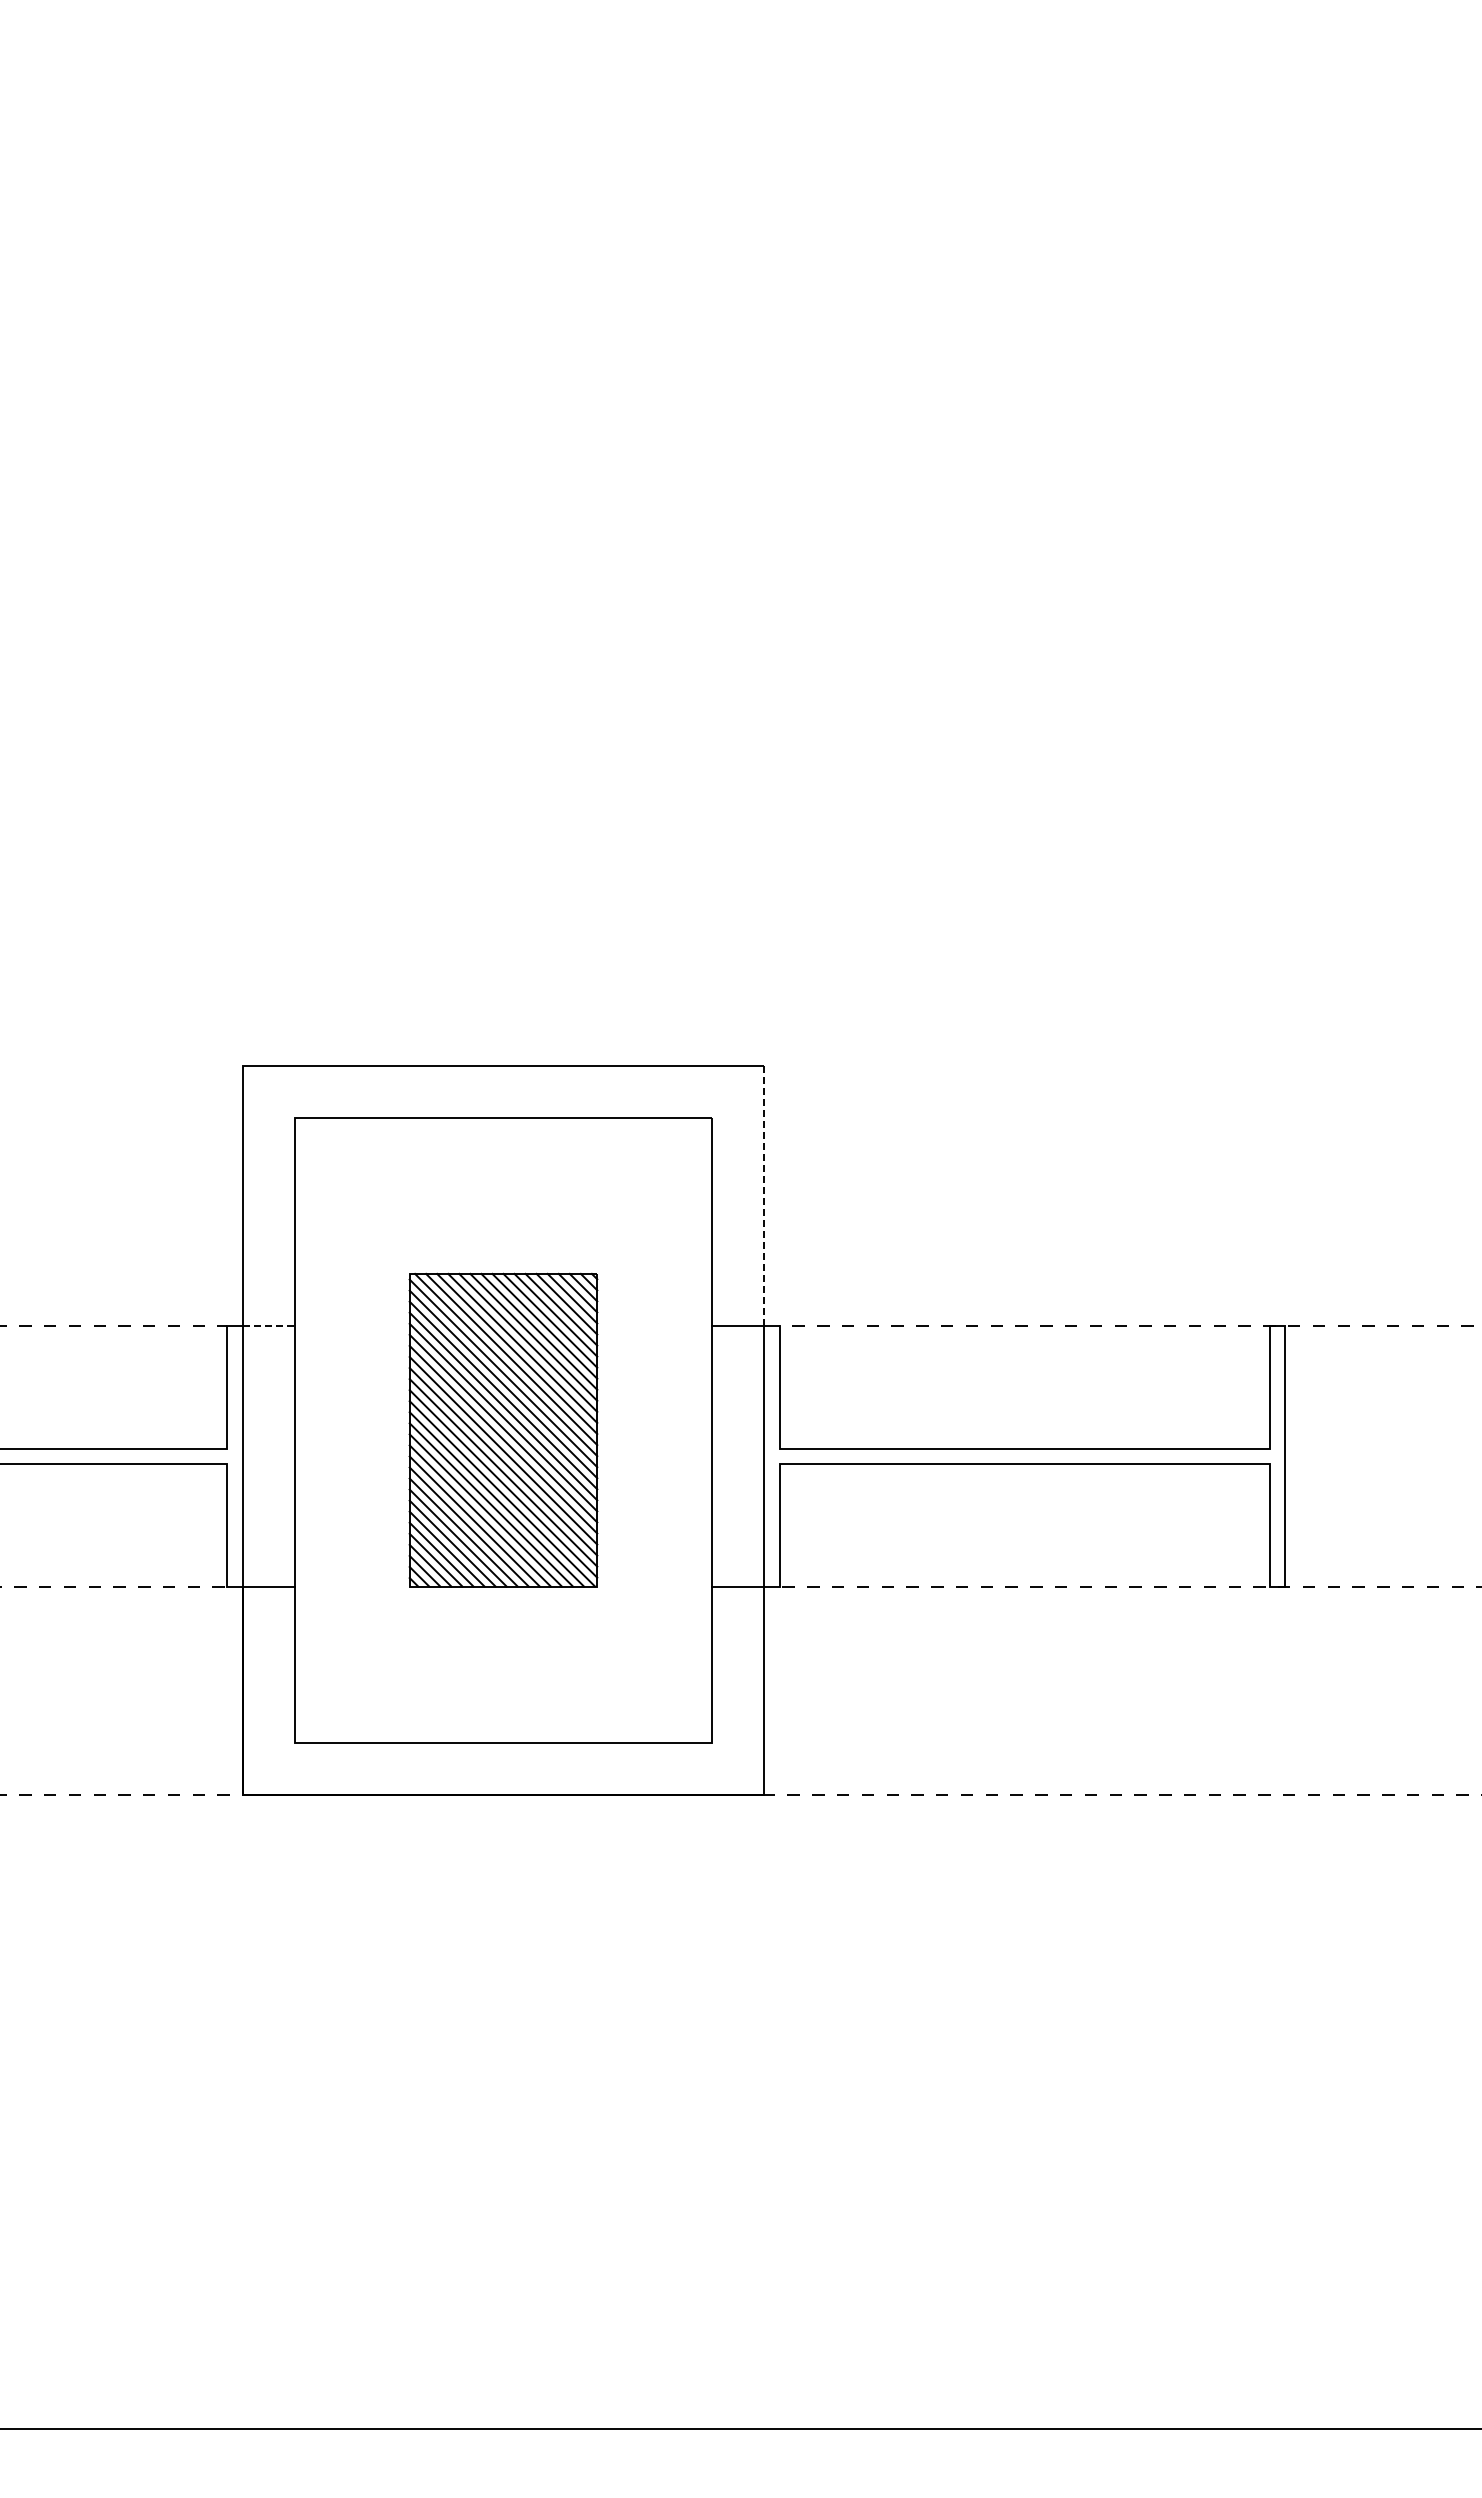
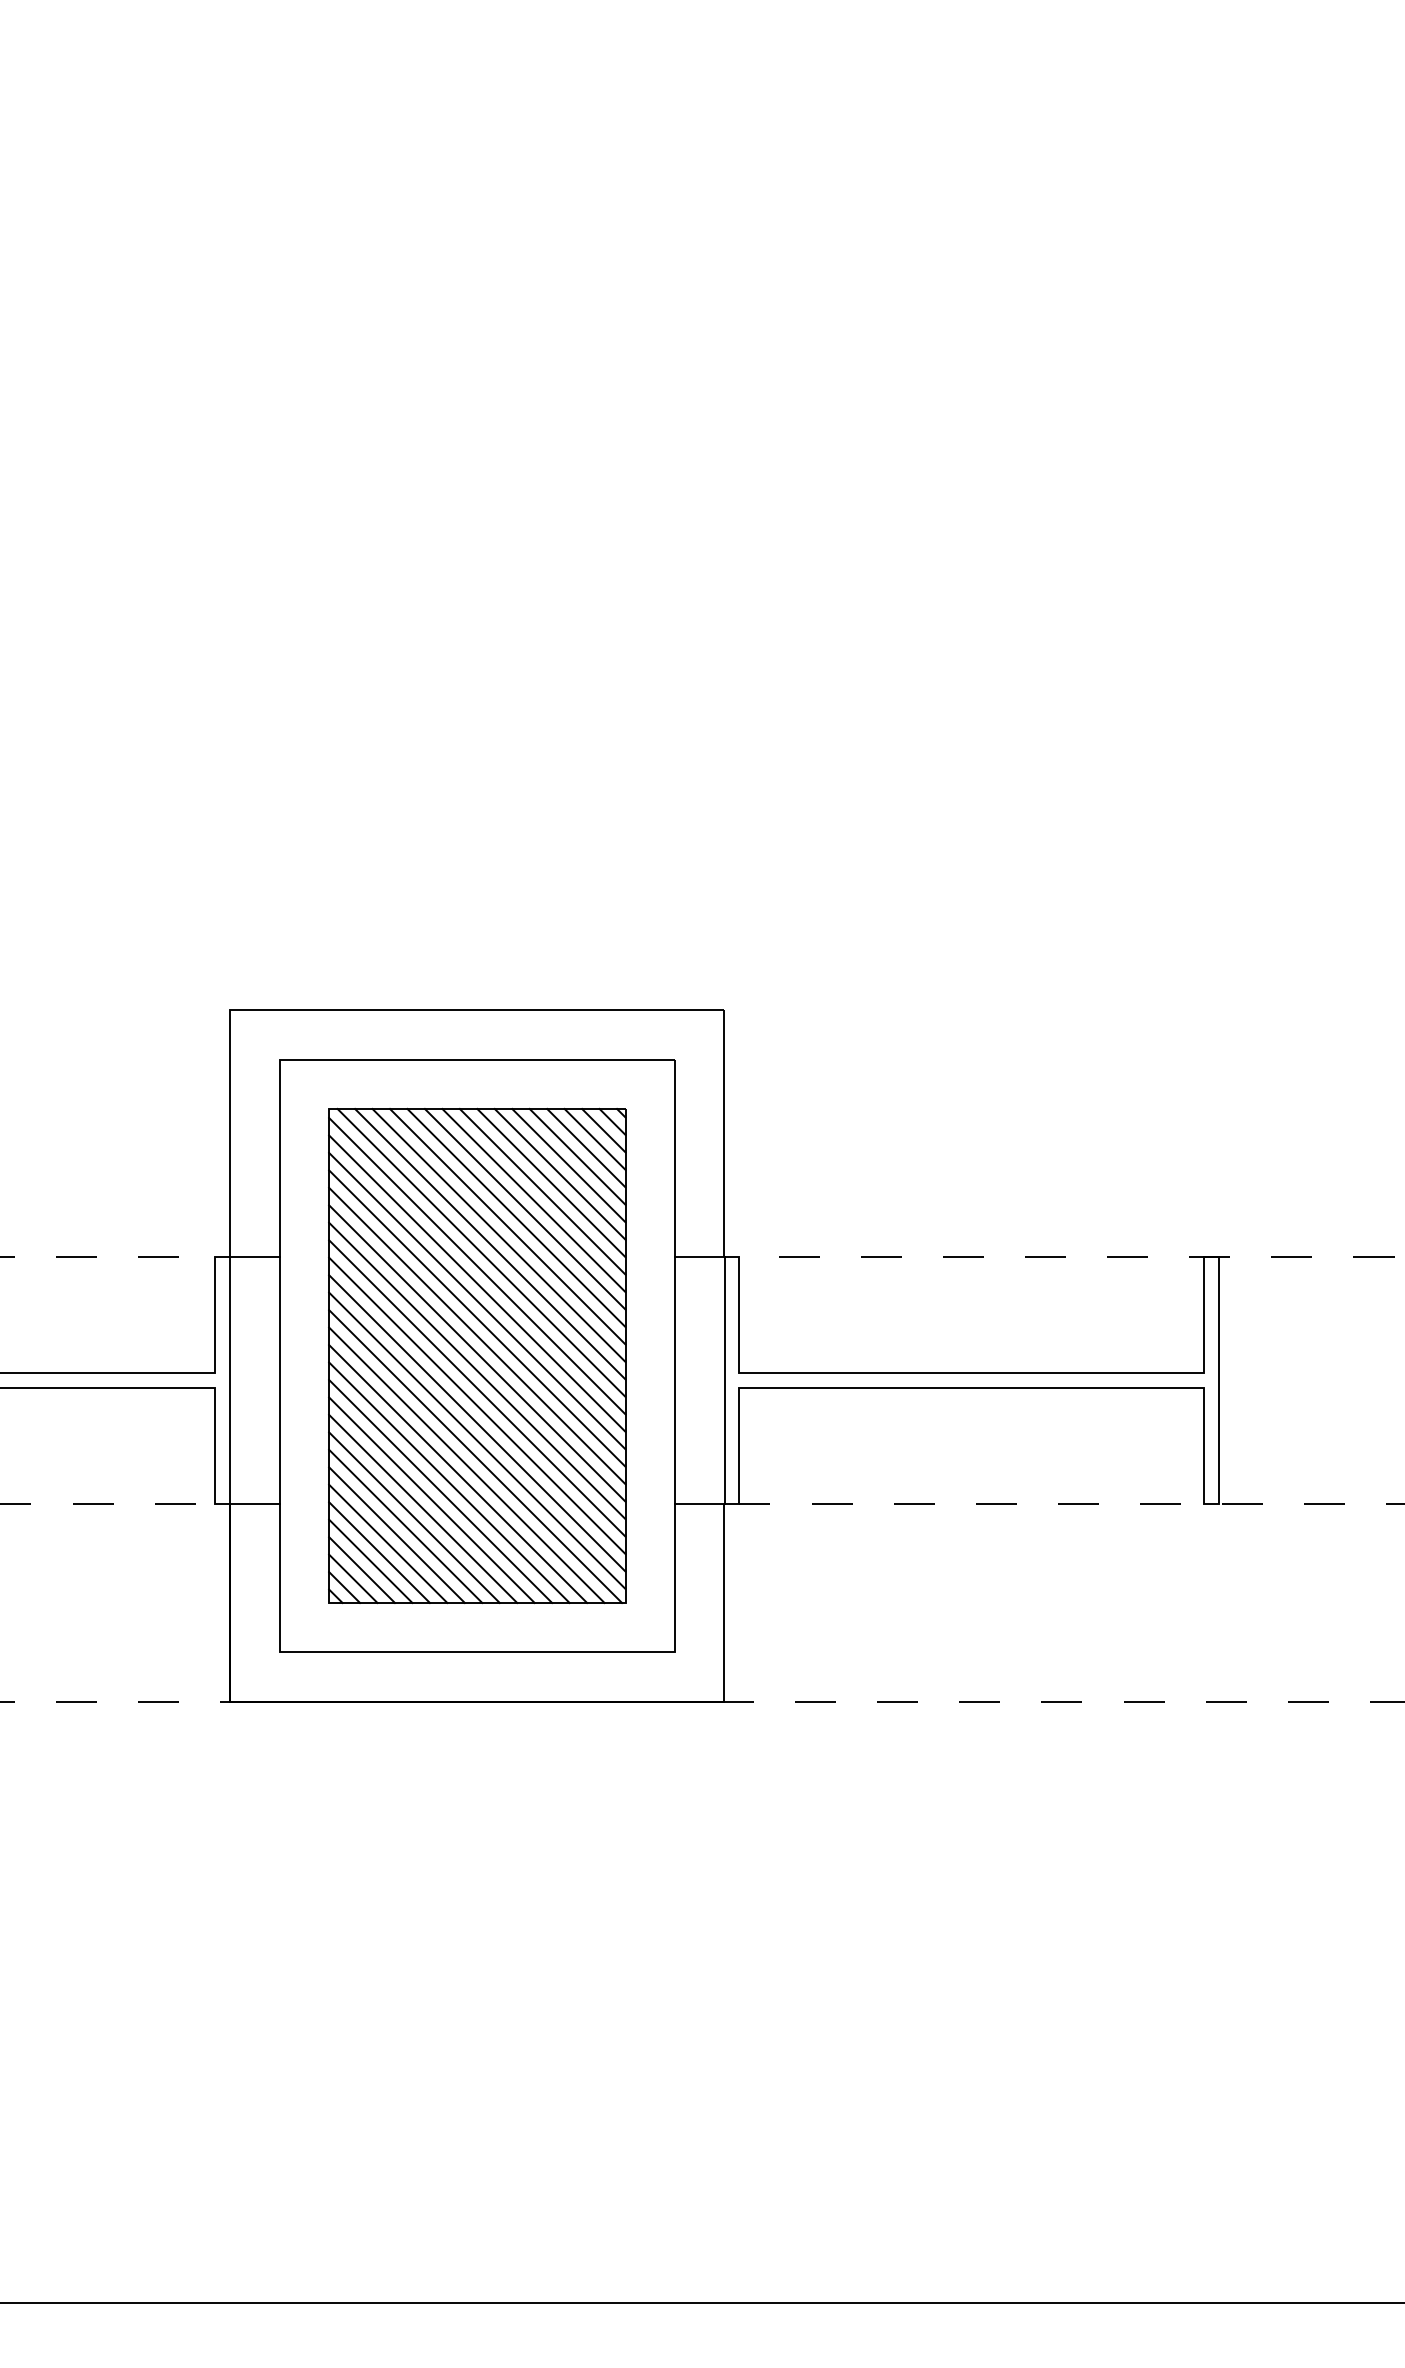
line: (764, 1196) -> (724, 1134), dashed -> solid
line: (269, 1326) -> (255, 1257), dashed -> solid
part: (503, 1429) -> (477, 1355), size x1.67

